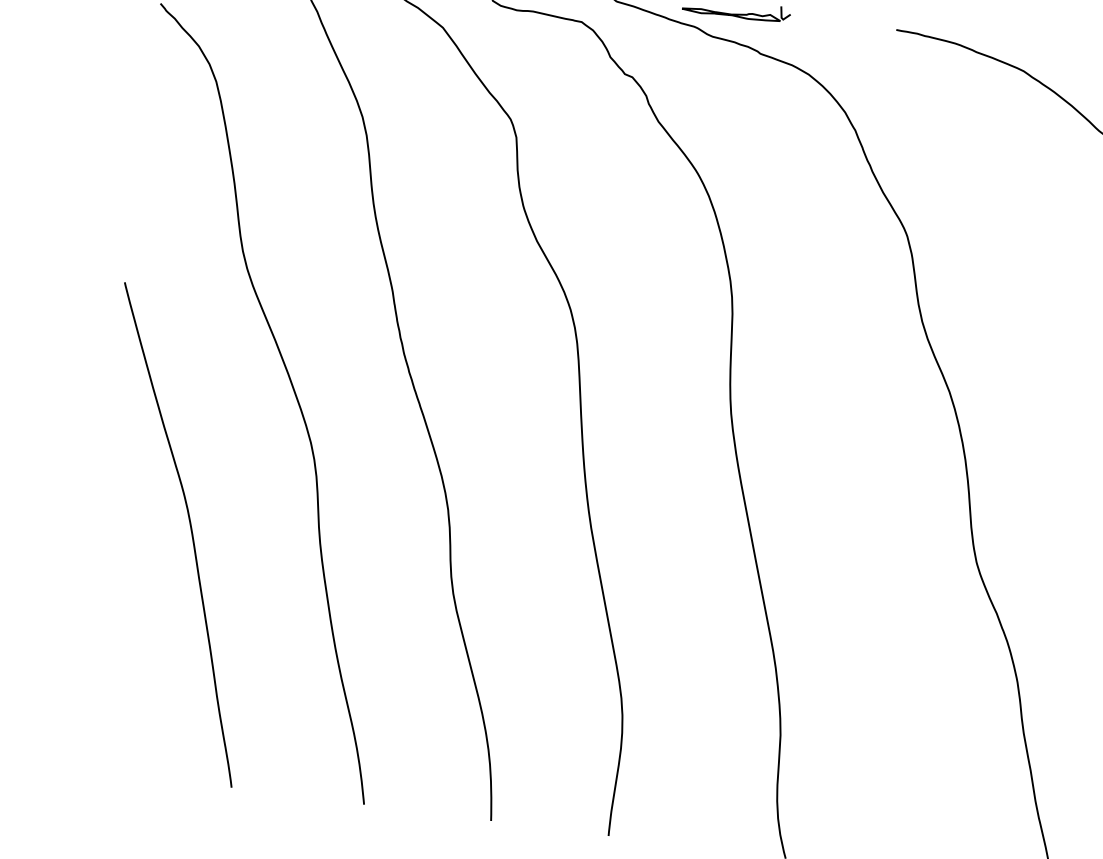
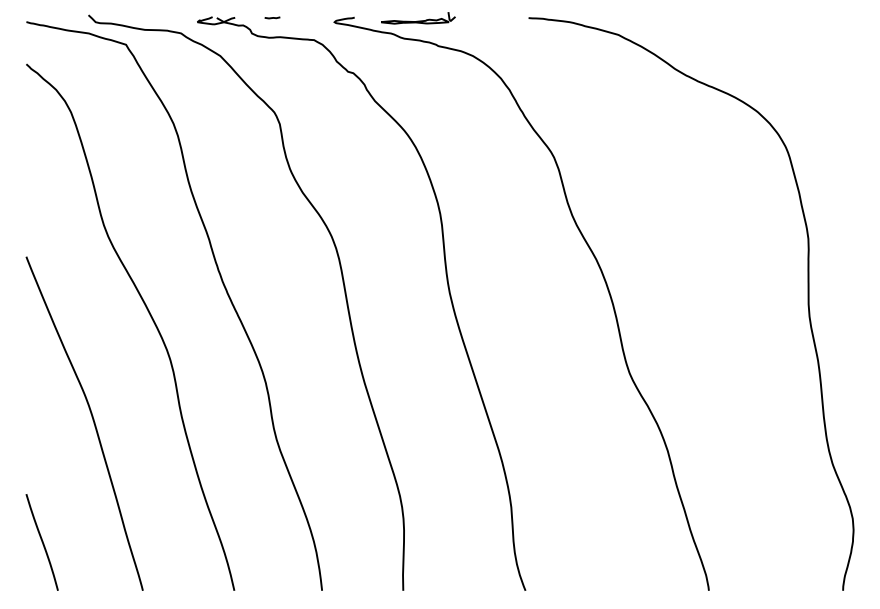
curve: (93, 698) -> (41, 542), added

